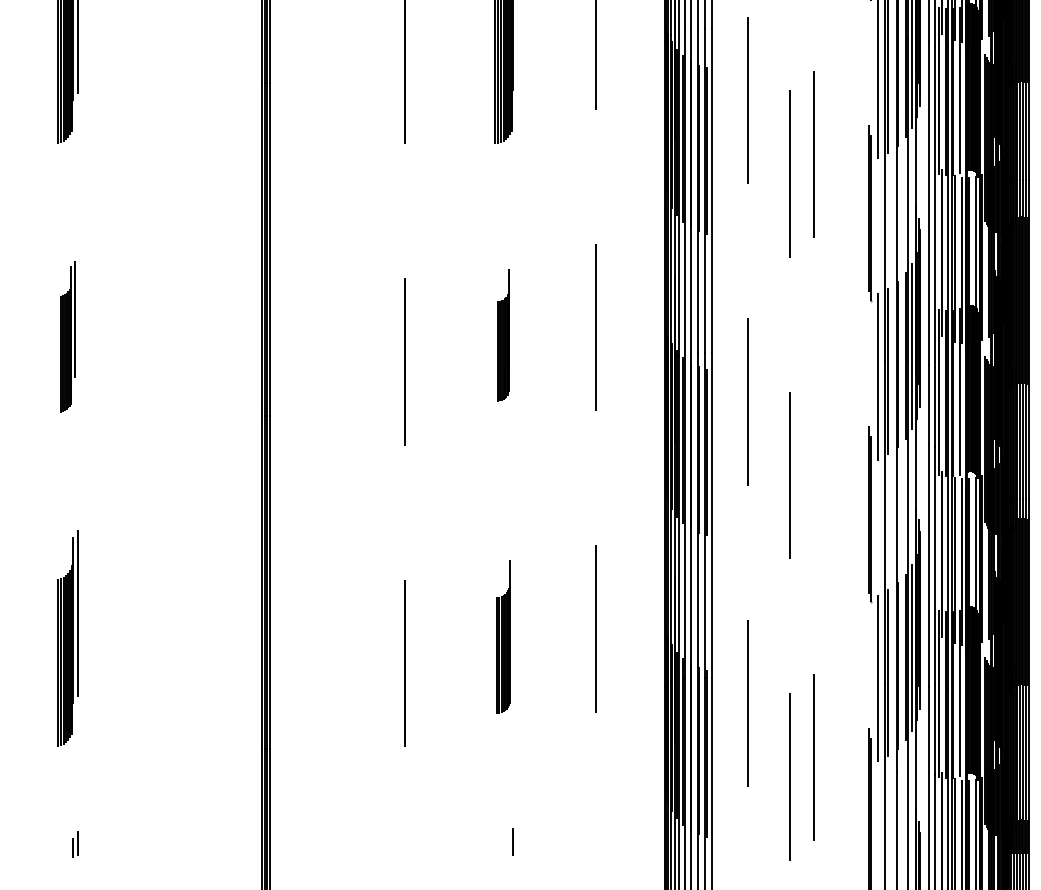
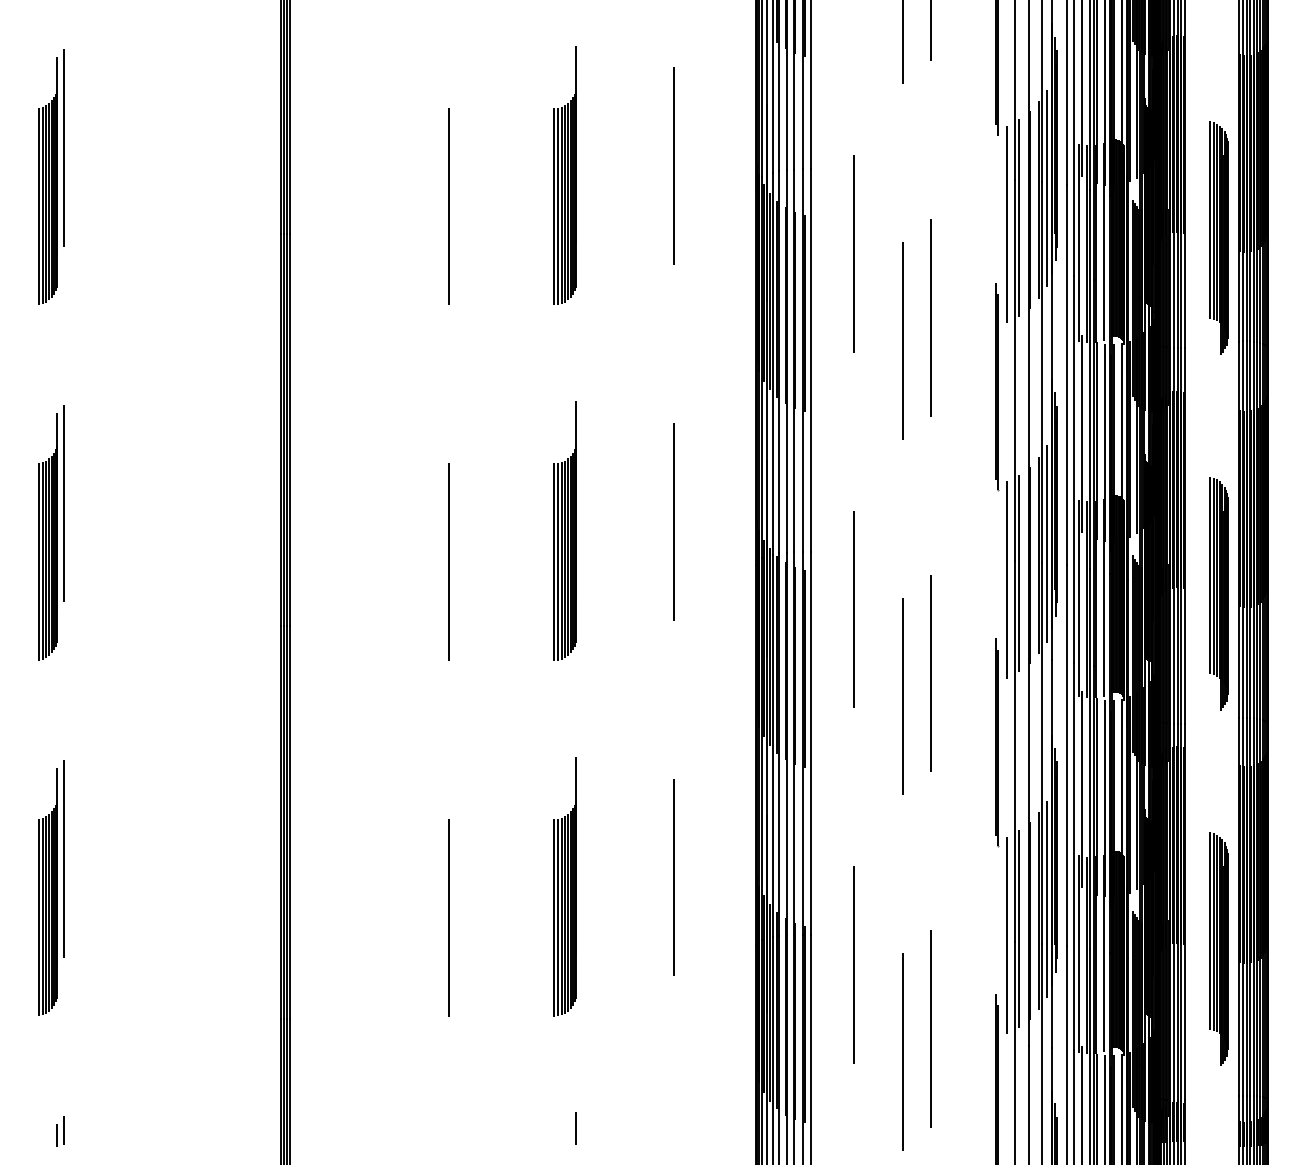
part: (503, 334) -> (564, 530), size x1.67
part: (68, 336) -> (51, 532), size x1.43
line: (814, 456) -> (931, 673), added
part: (503, 636) -> (564, 886), size x1.43

